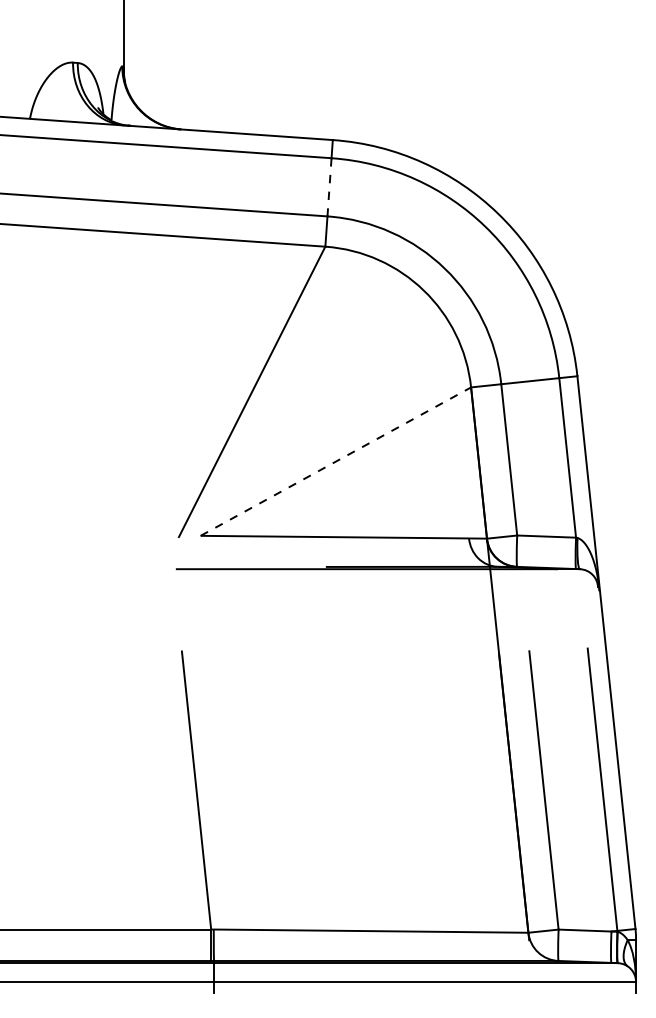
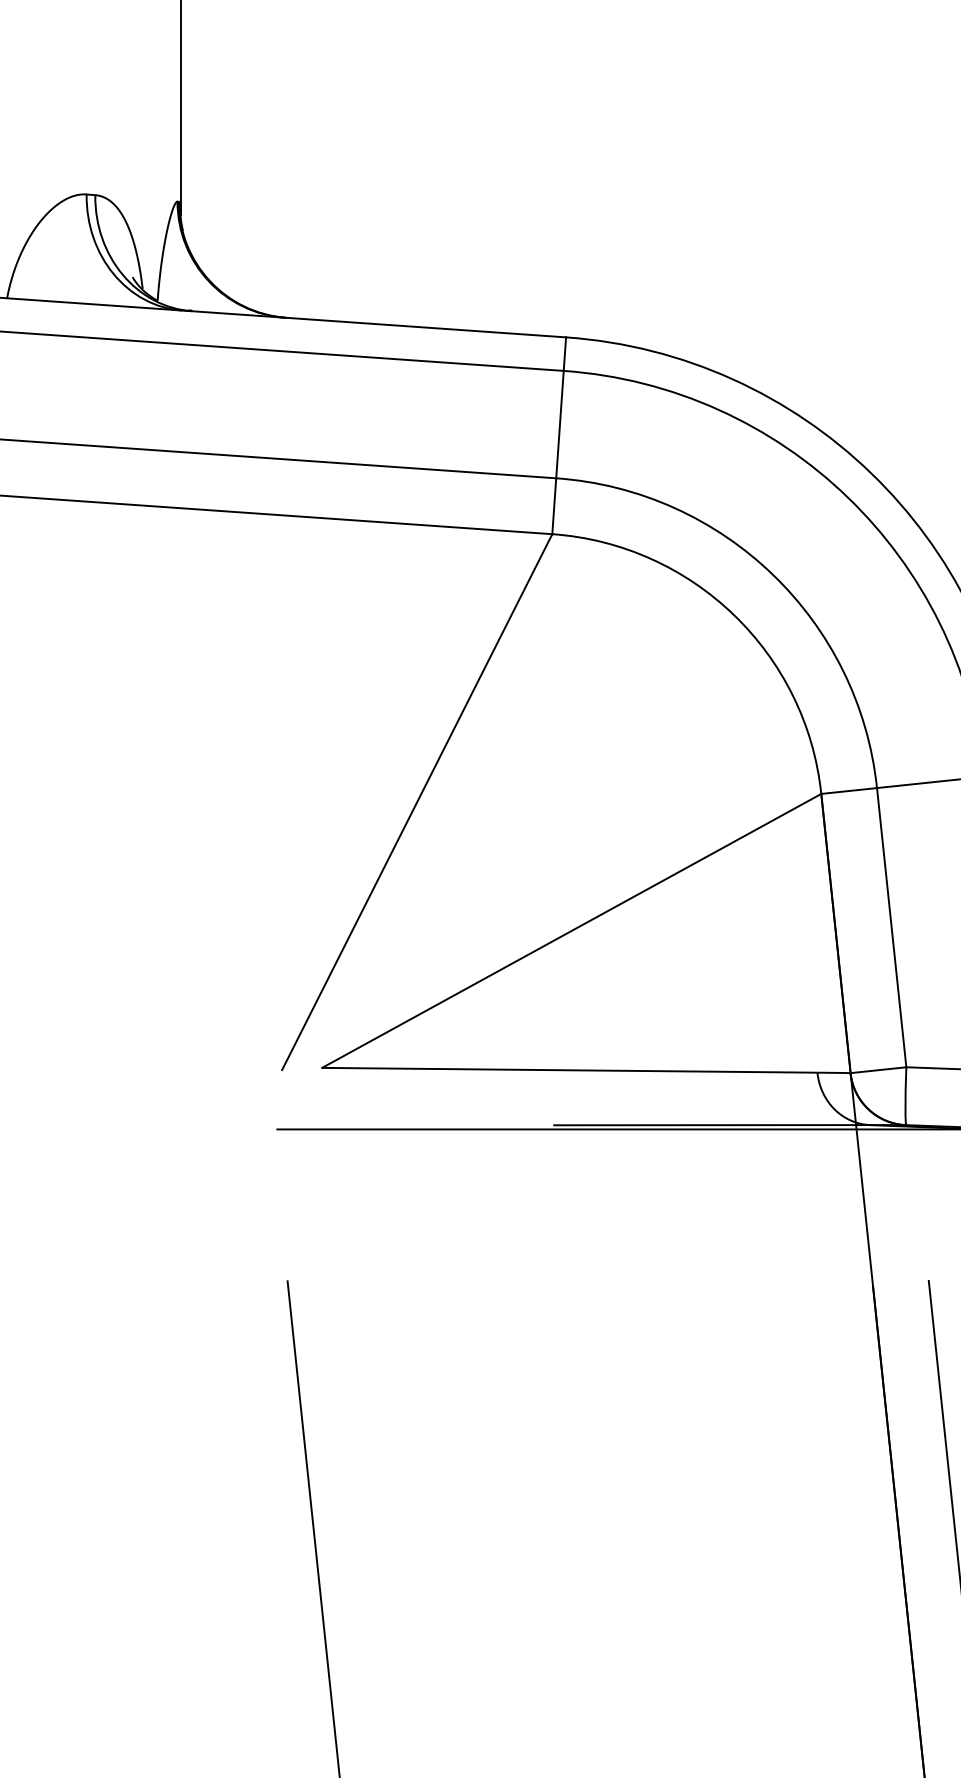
line: (329, 187) -> (559, 424), dashed -> solid
line: (336, 461) -> (572, 930), dashed -> solid

